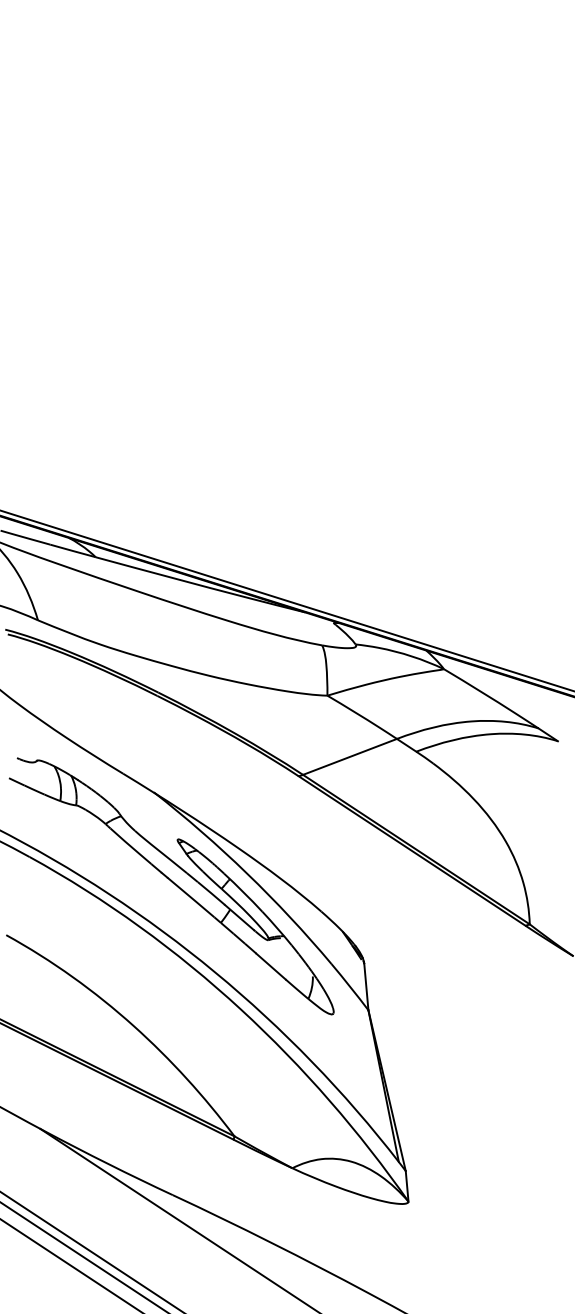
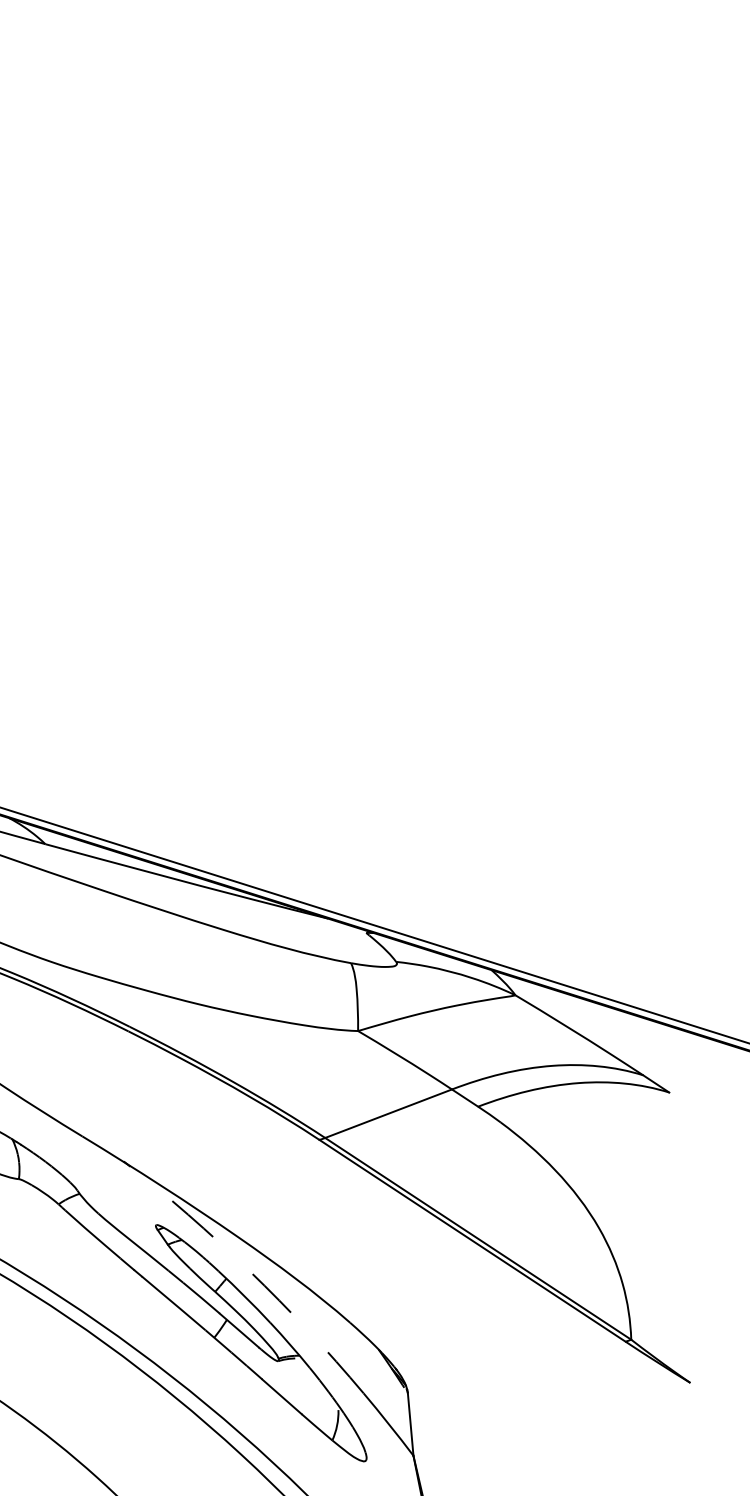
arc: (247, 873) -> (250, 1271), solid -> dashed

